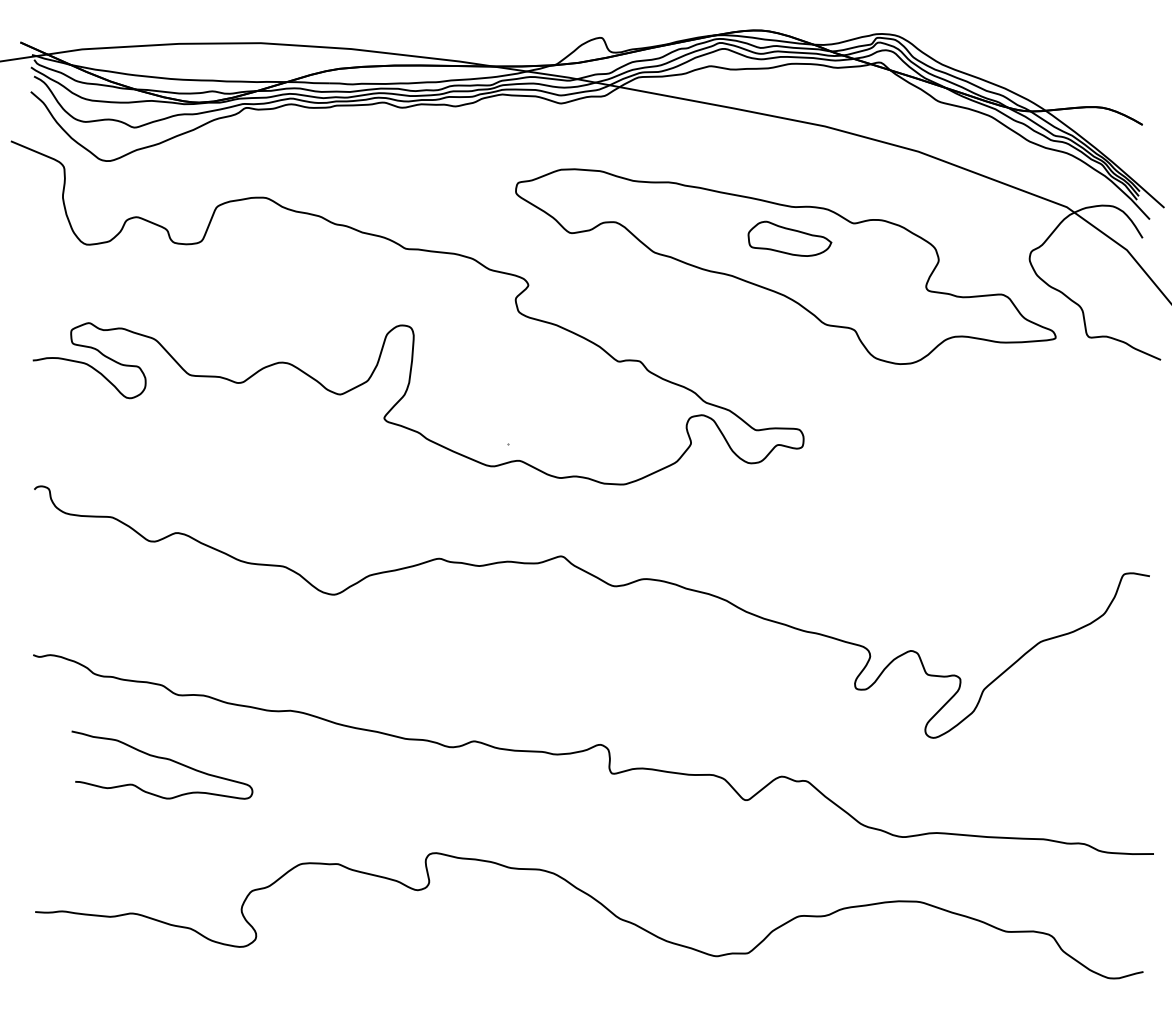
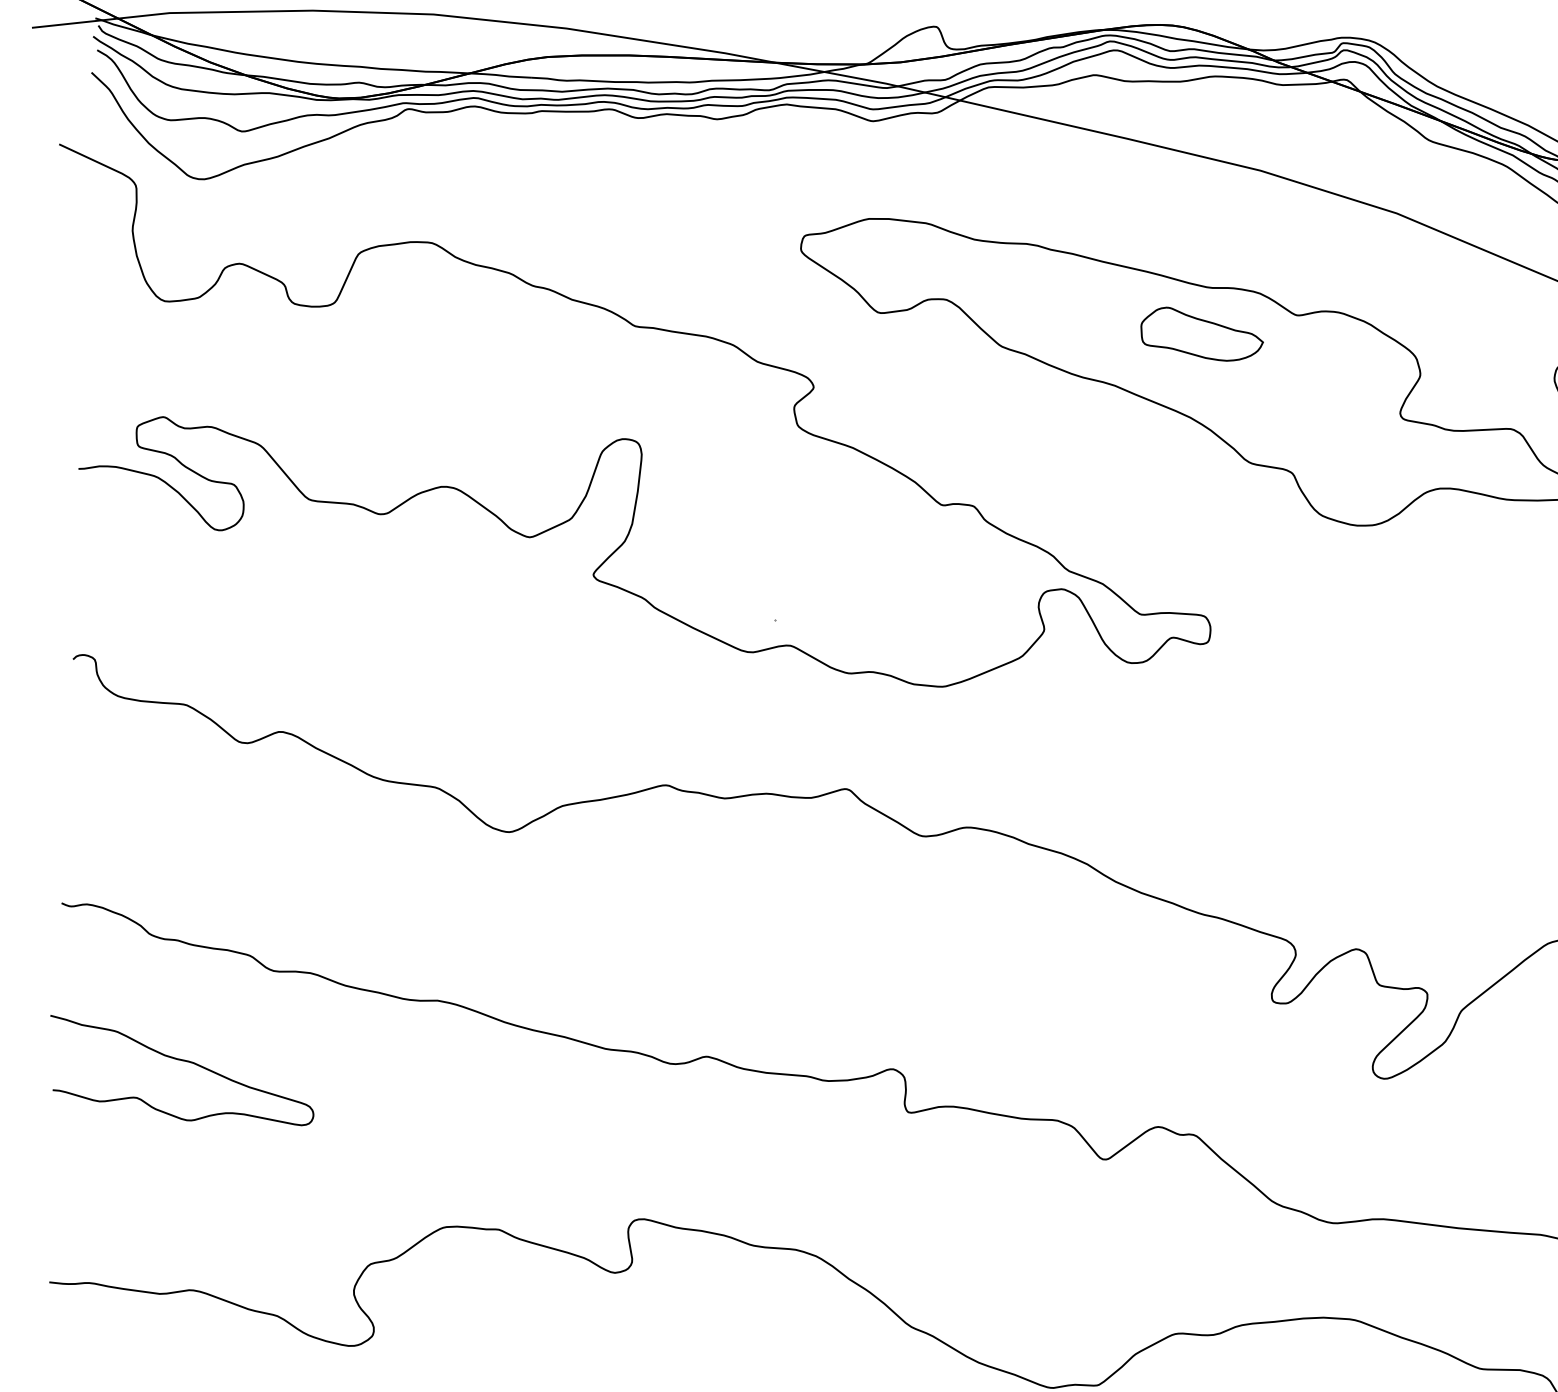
curve: (163, 759) -> (184, 1062), moved

